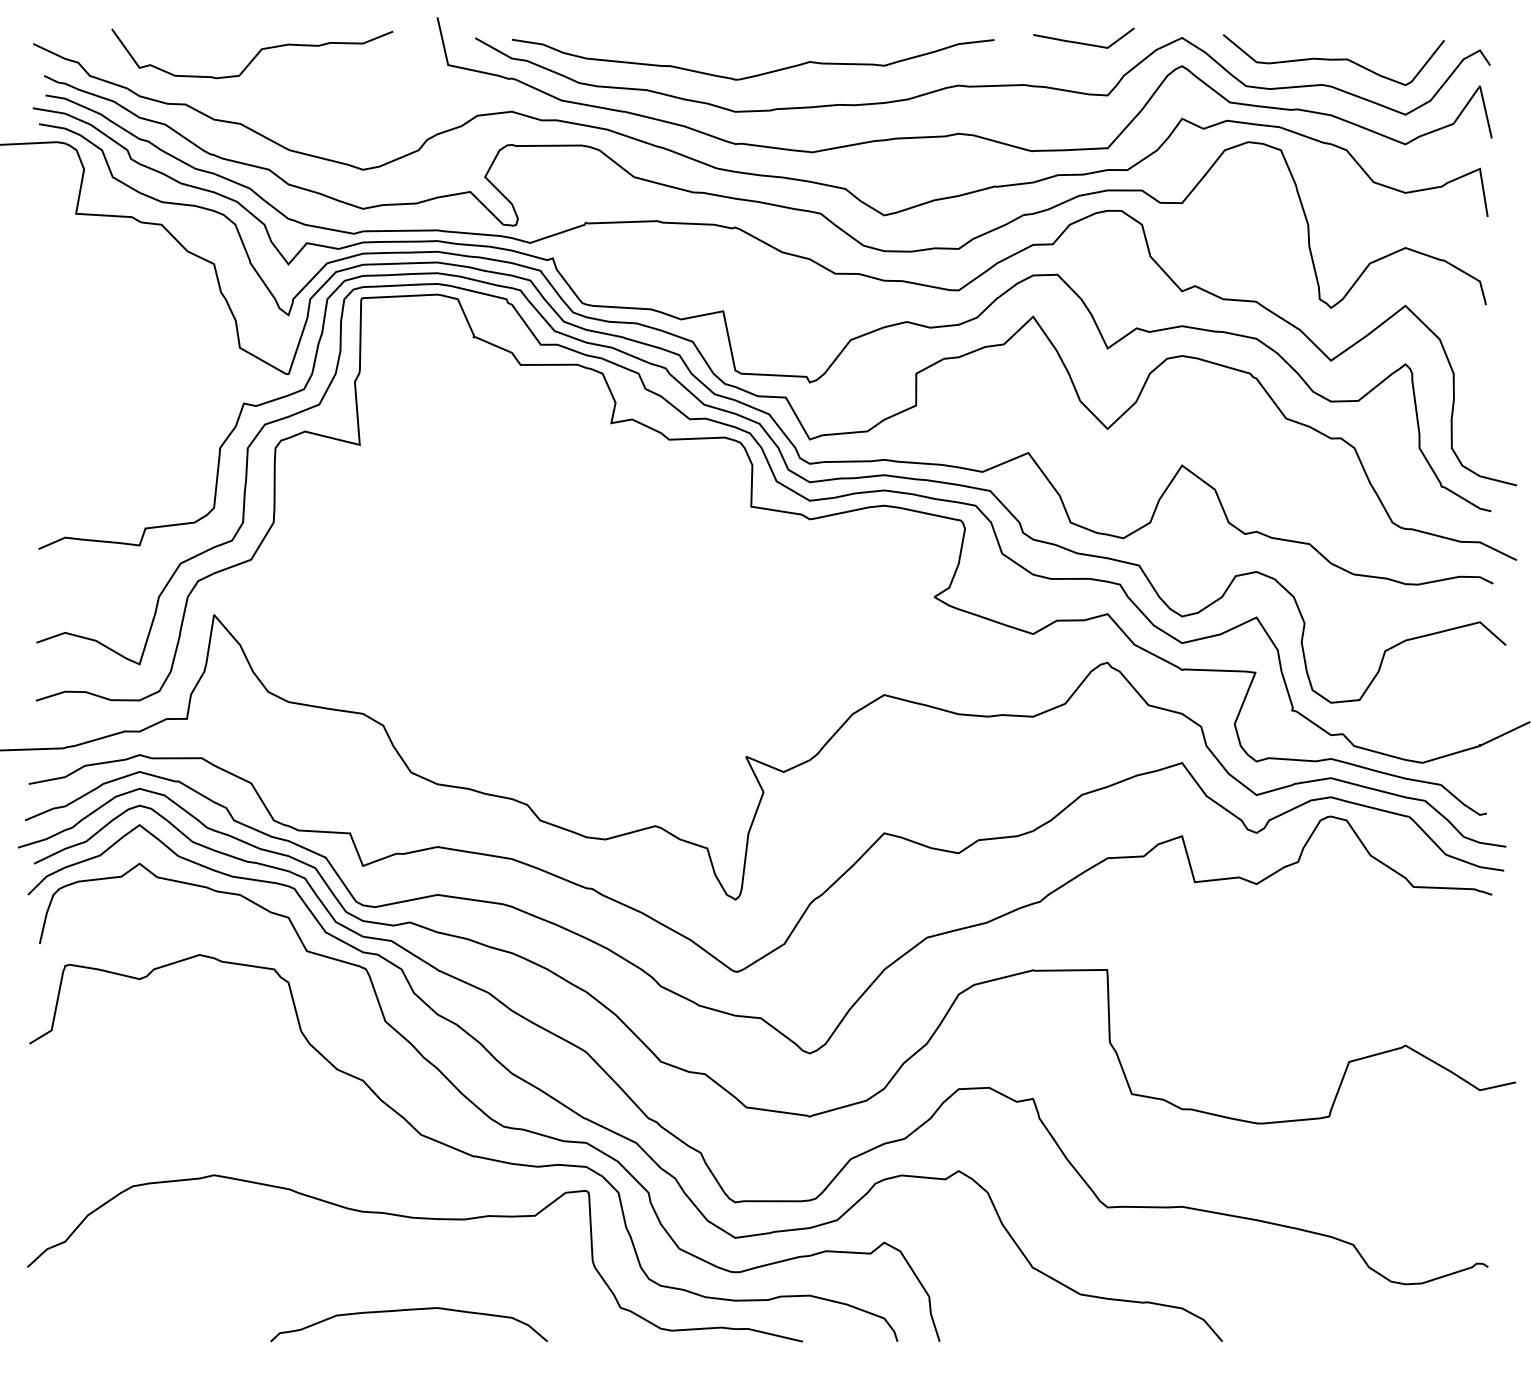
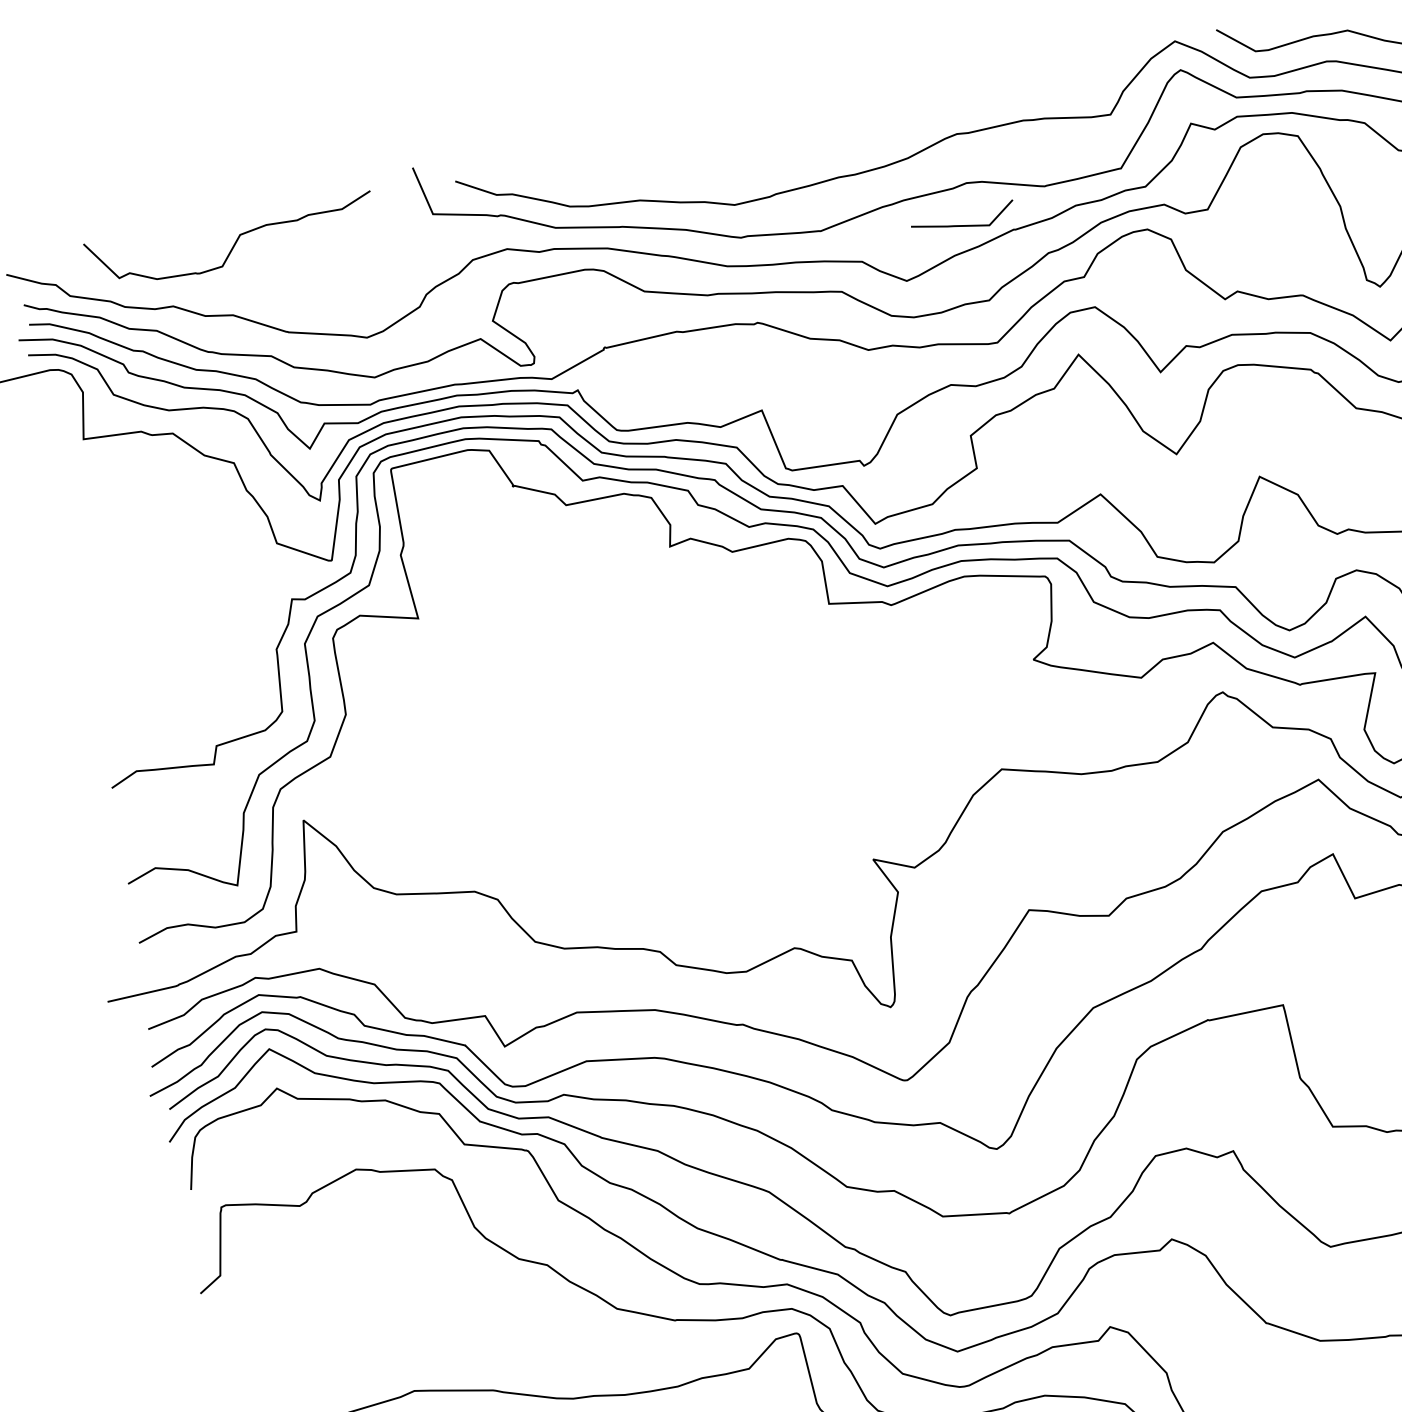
line: (1083, 42) -> (963, 224), moved
curve: (756, 74) -> (748, 162), removed

